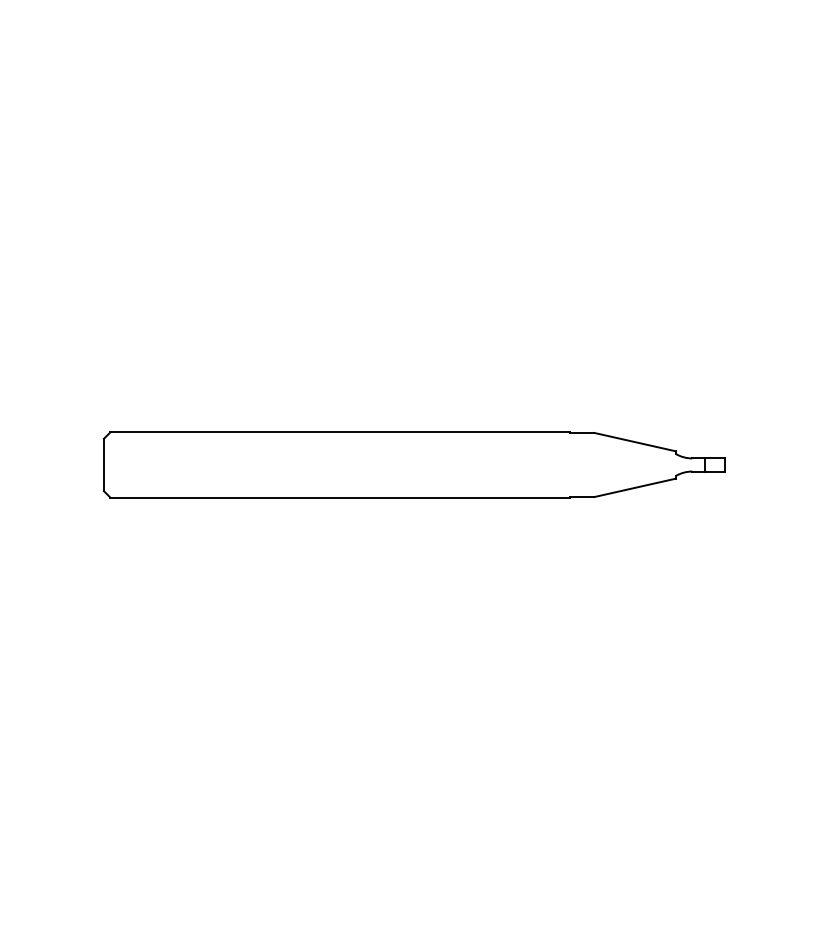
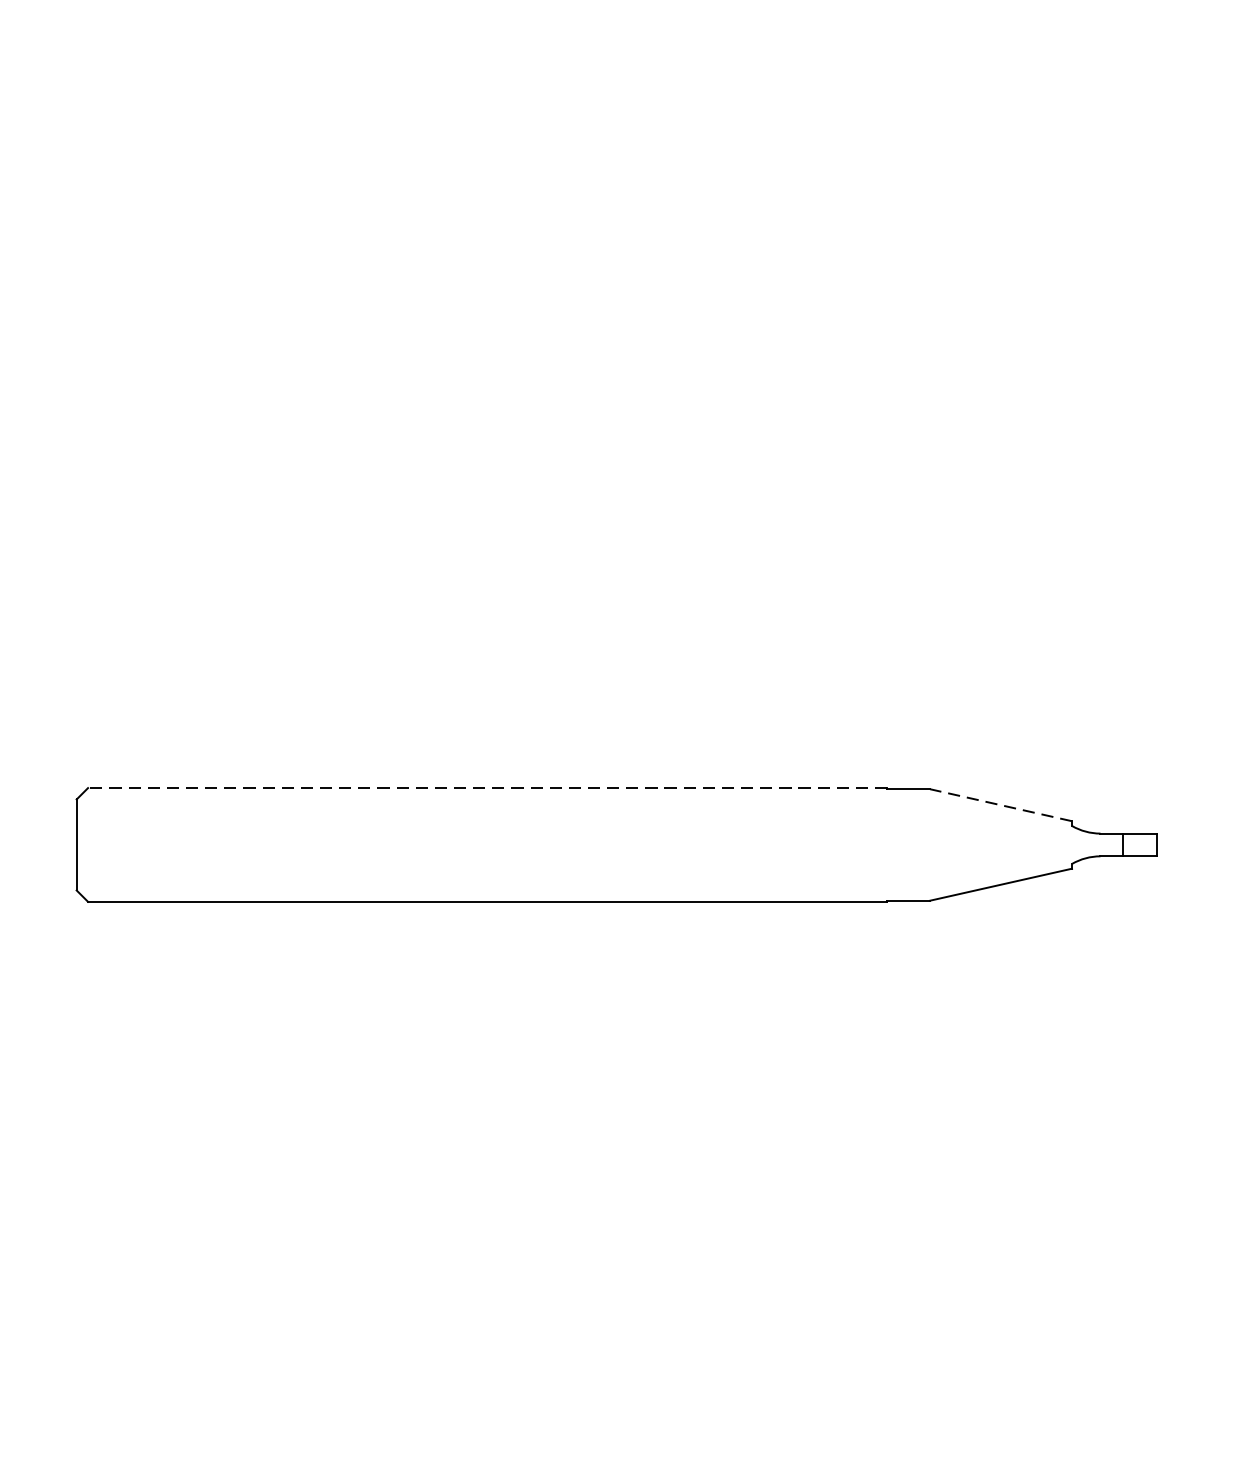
line: (340, 432) -> (488, 788), solid -> dashed
line: (635, 442) -> (1001, 805), solid -> dashed

